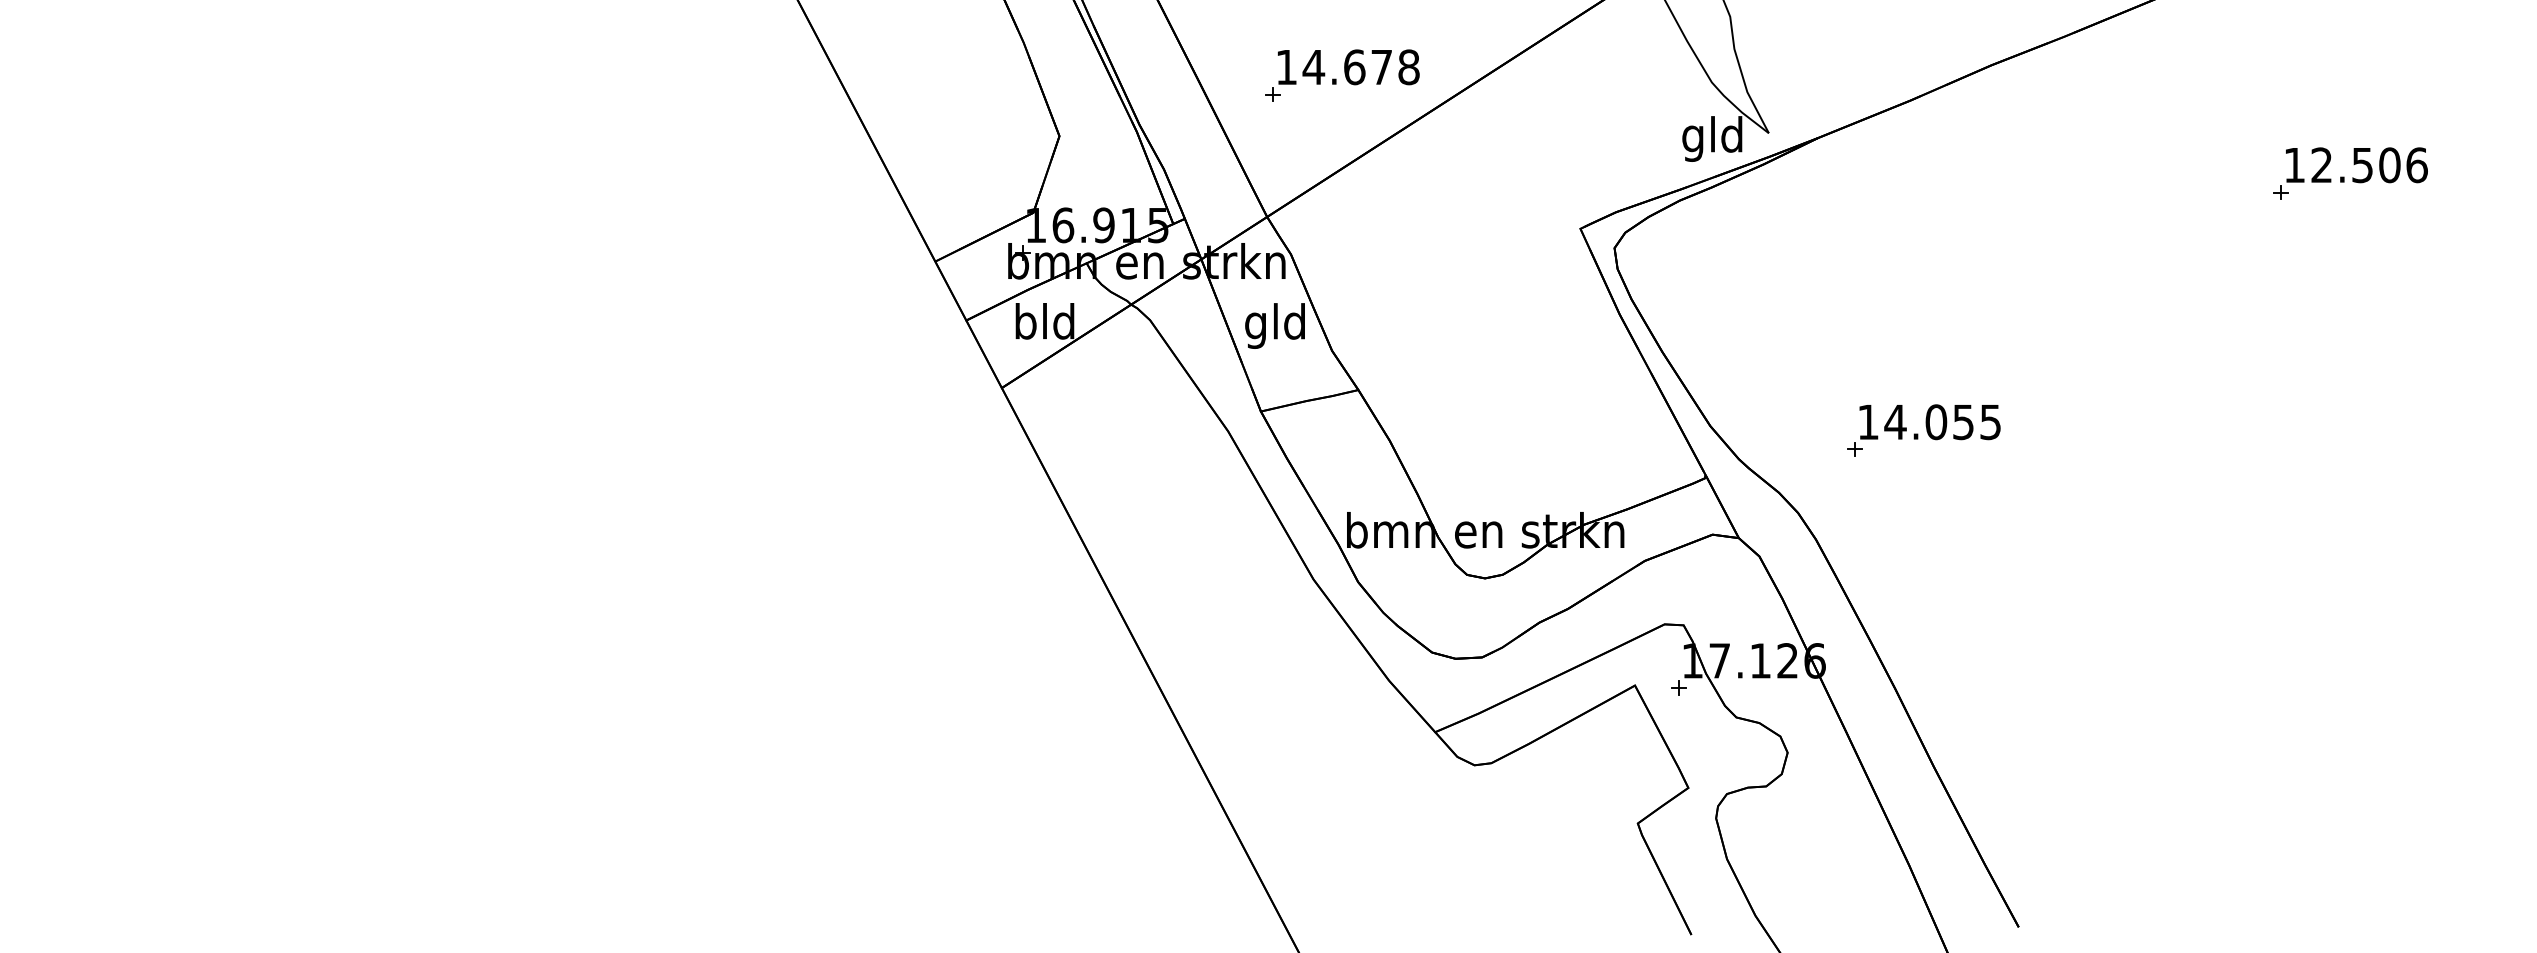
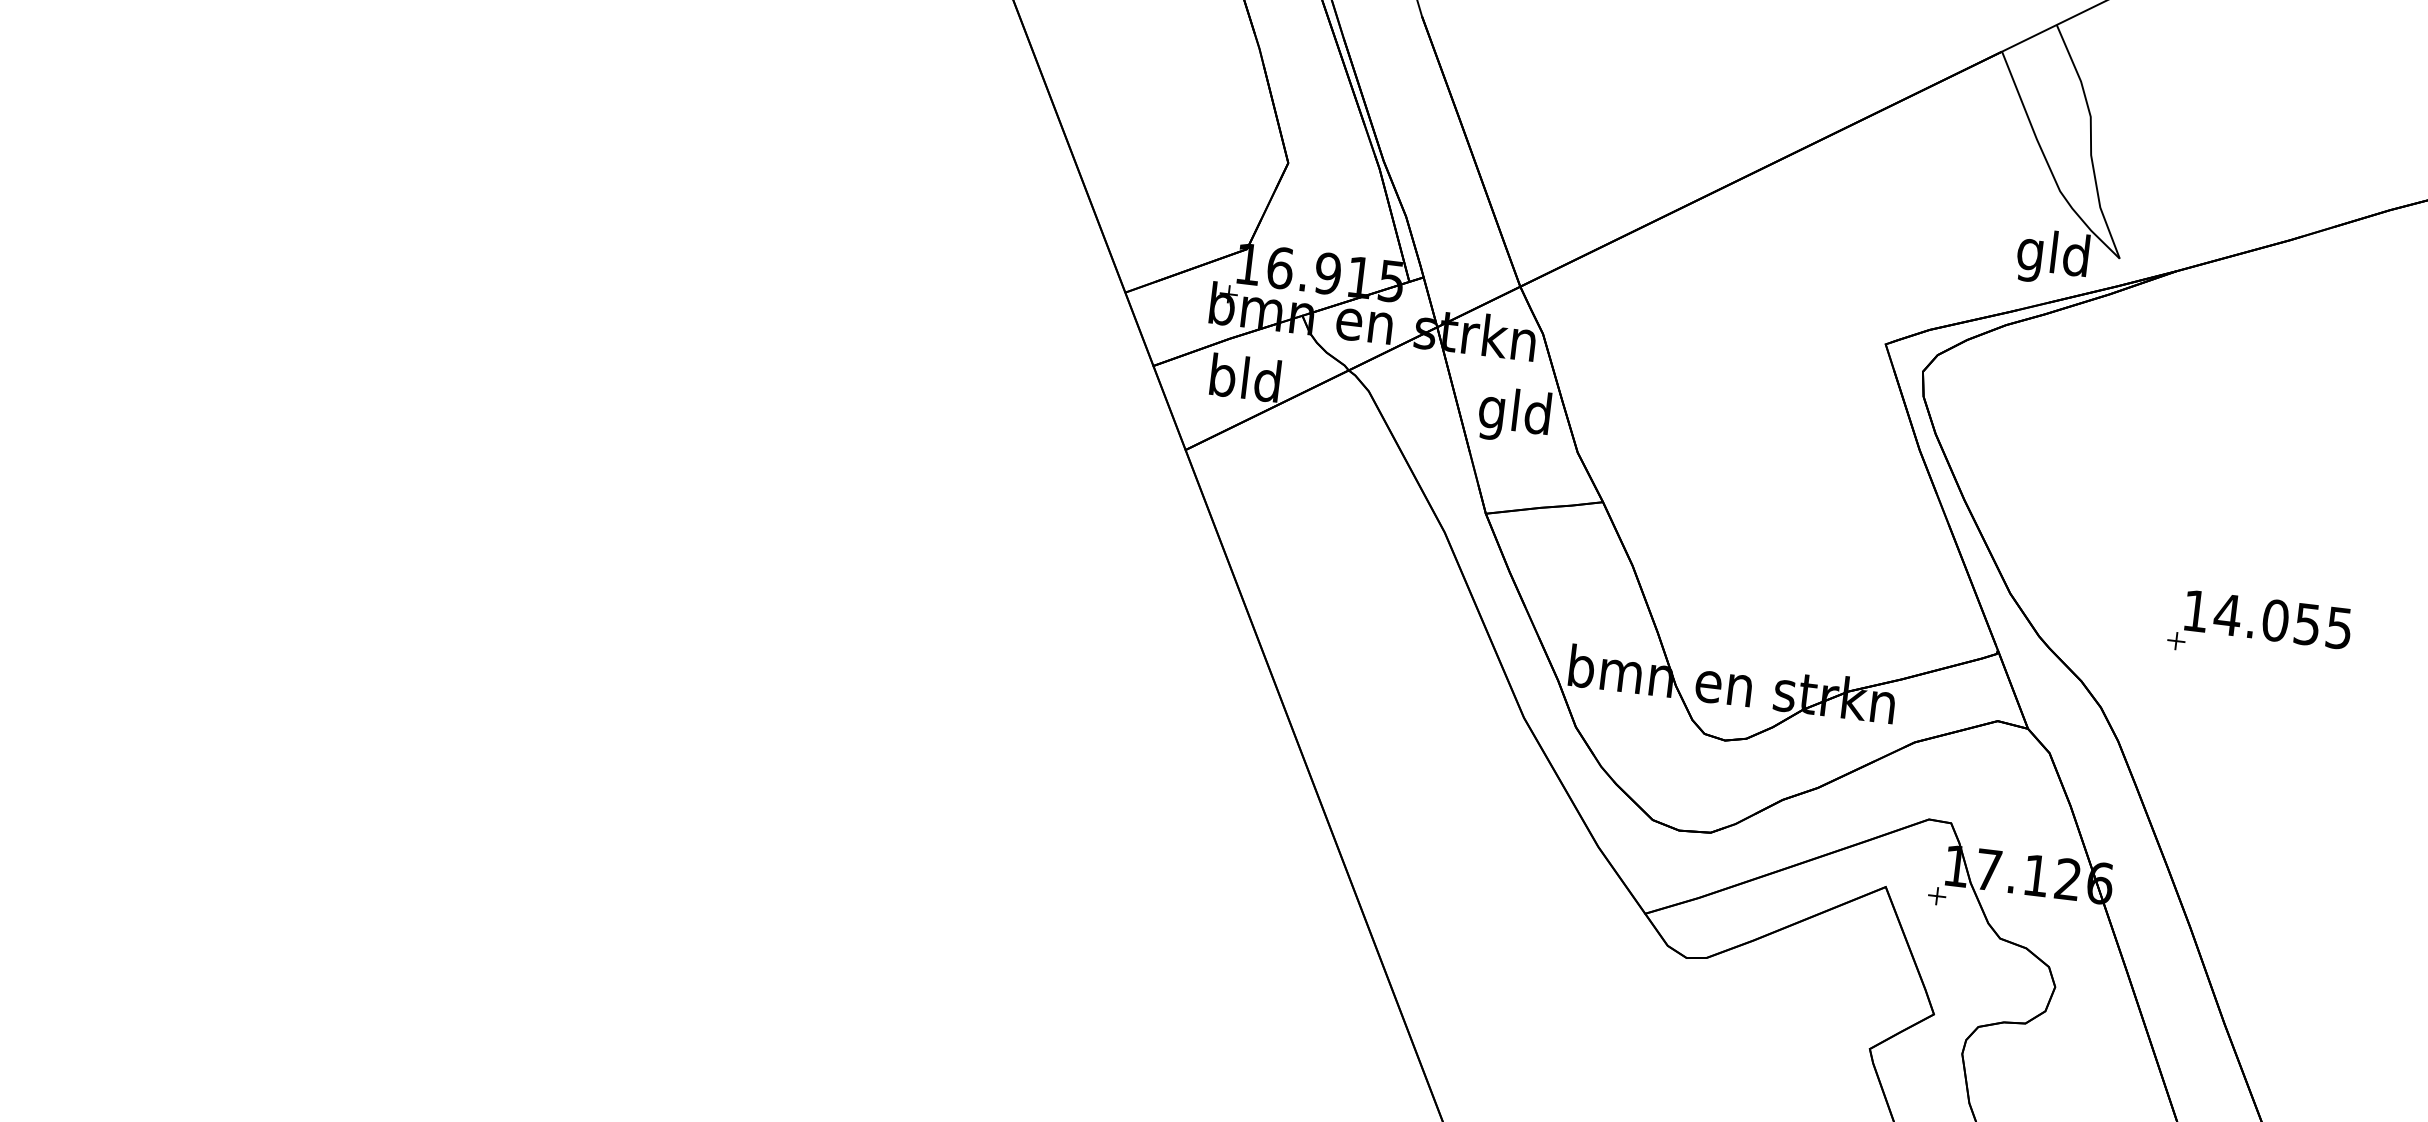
part: (1342, 75) -> (1628, 131), removed

